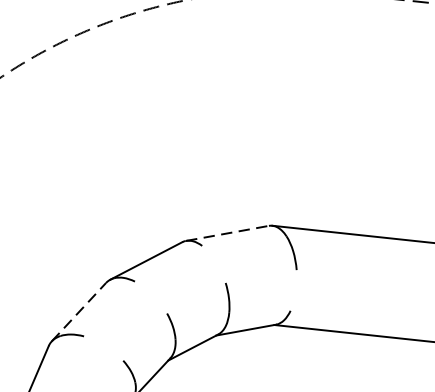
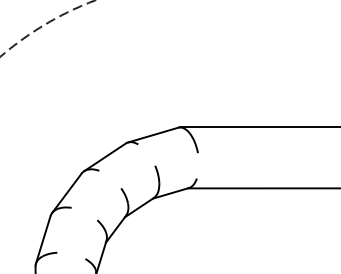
line: (228, 234) -> (153, 135), dashed -> solid
line: (78, 312) -> (66, 193), dashed -> solid

